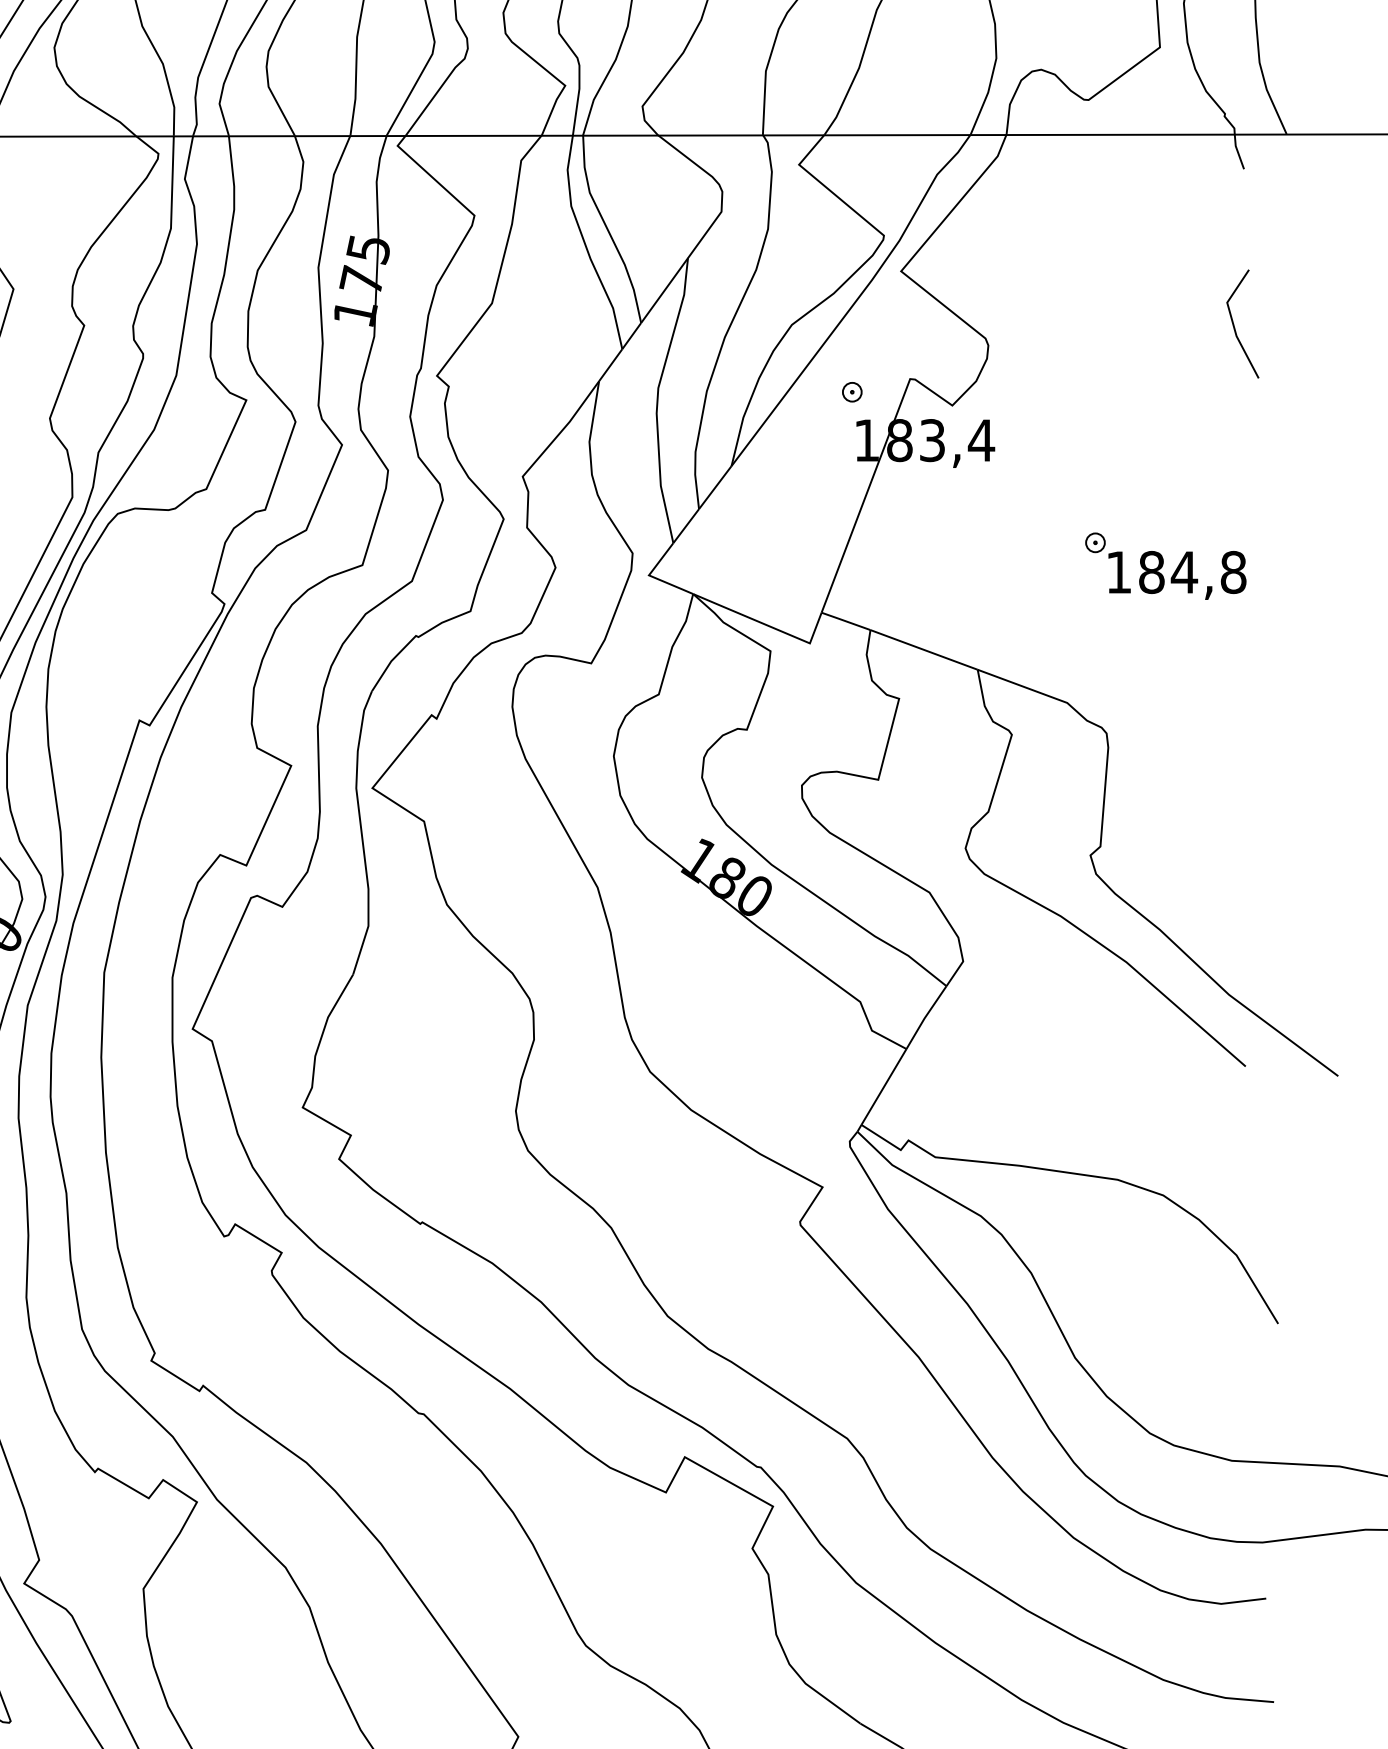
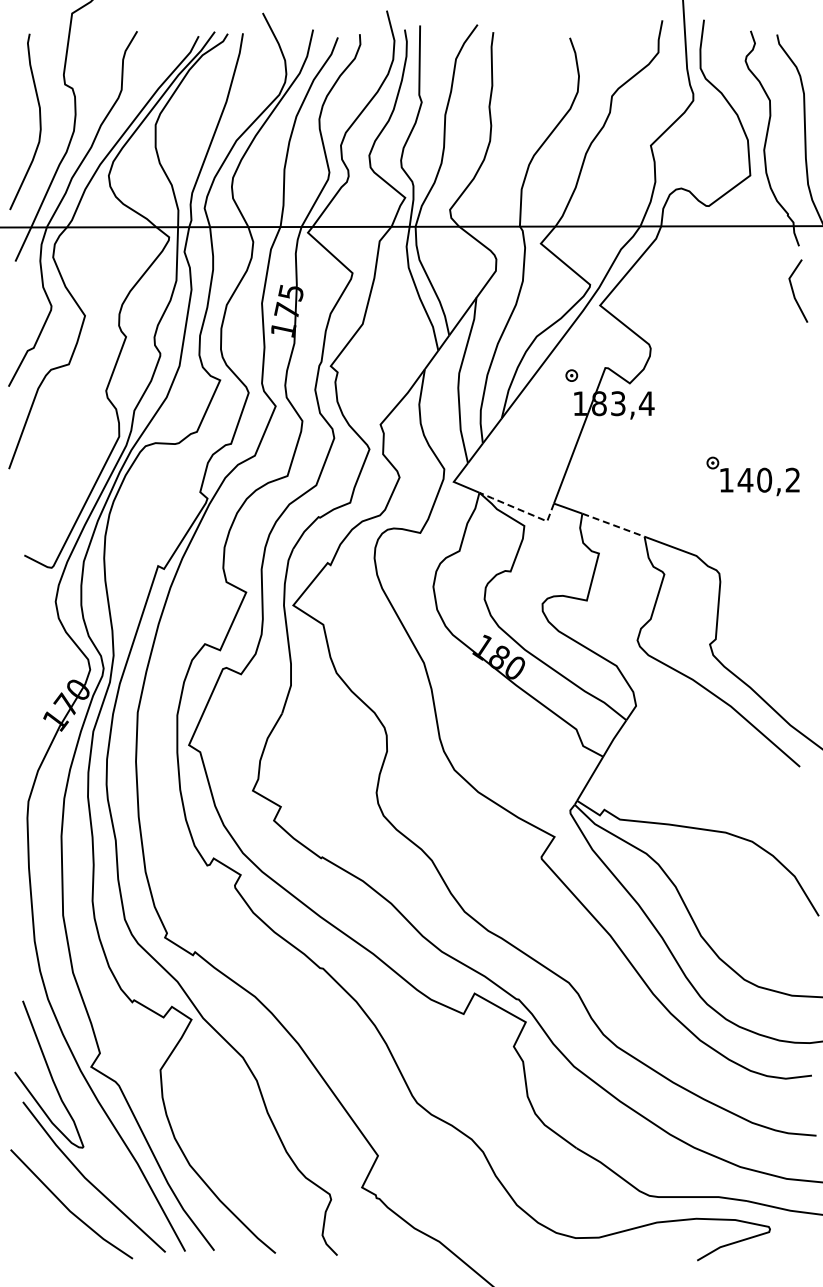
line: (1236, 326) -> (794, 292), moved
text: (1191, 571) -> (768, 479), 184,8 -> 140,2
line: (767, 624) -> (522, 510), solid -> dashed
line: (924, 650) -> (613, 525), solid -> dashed

